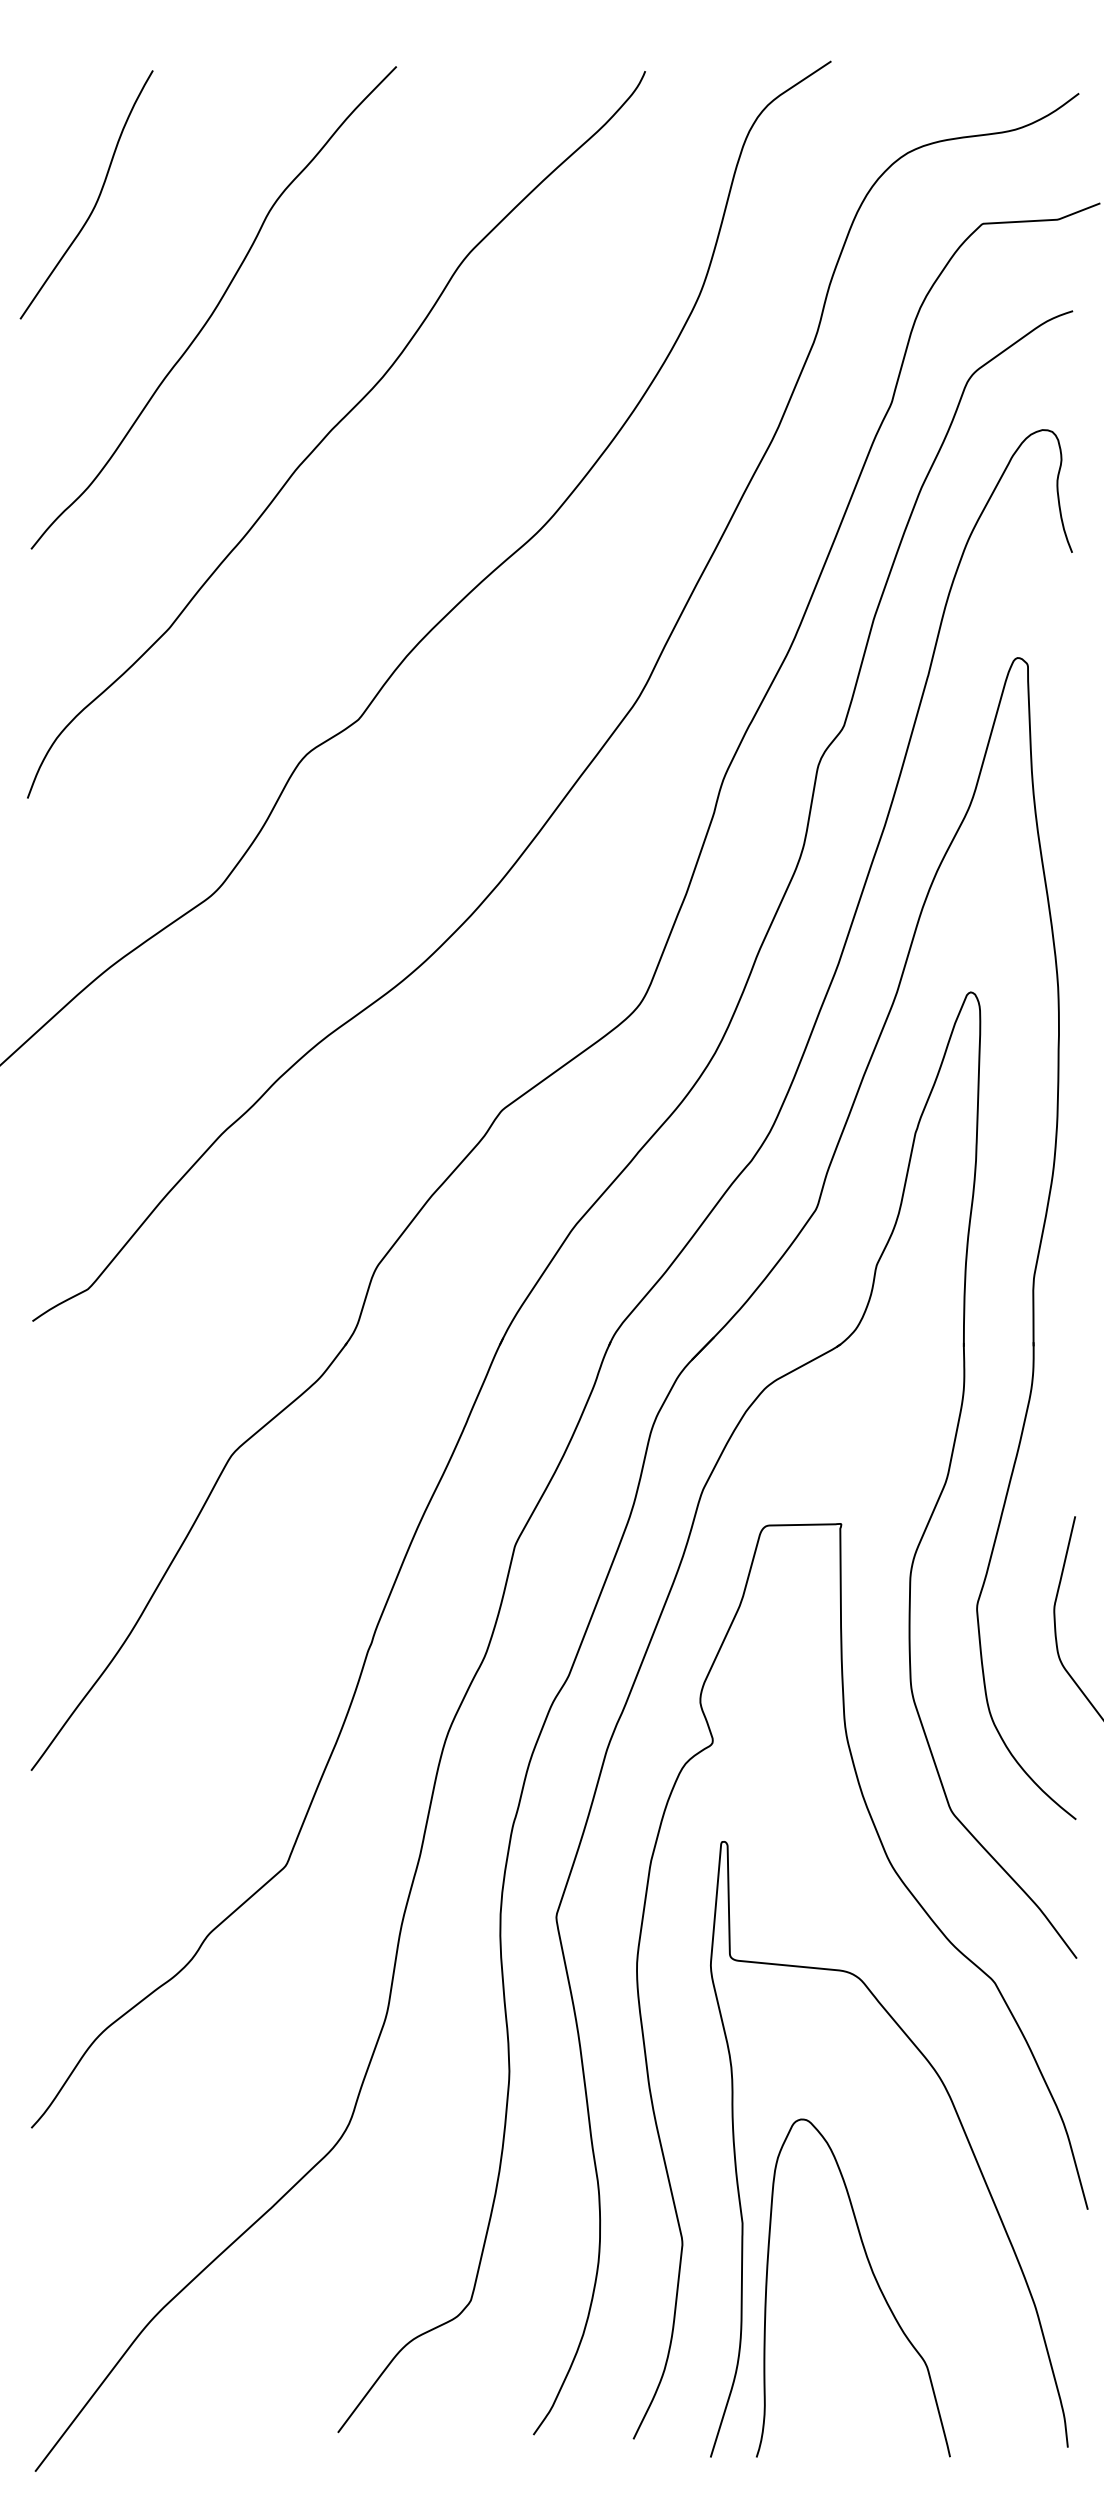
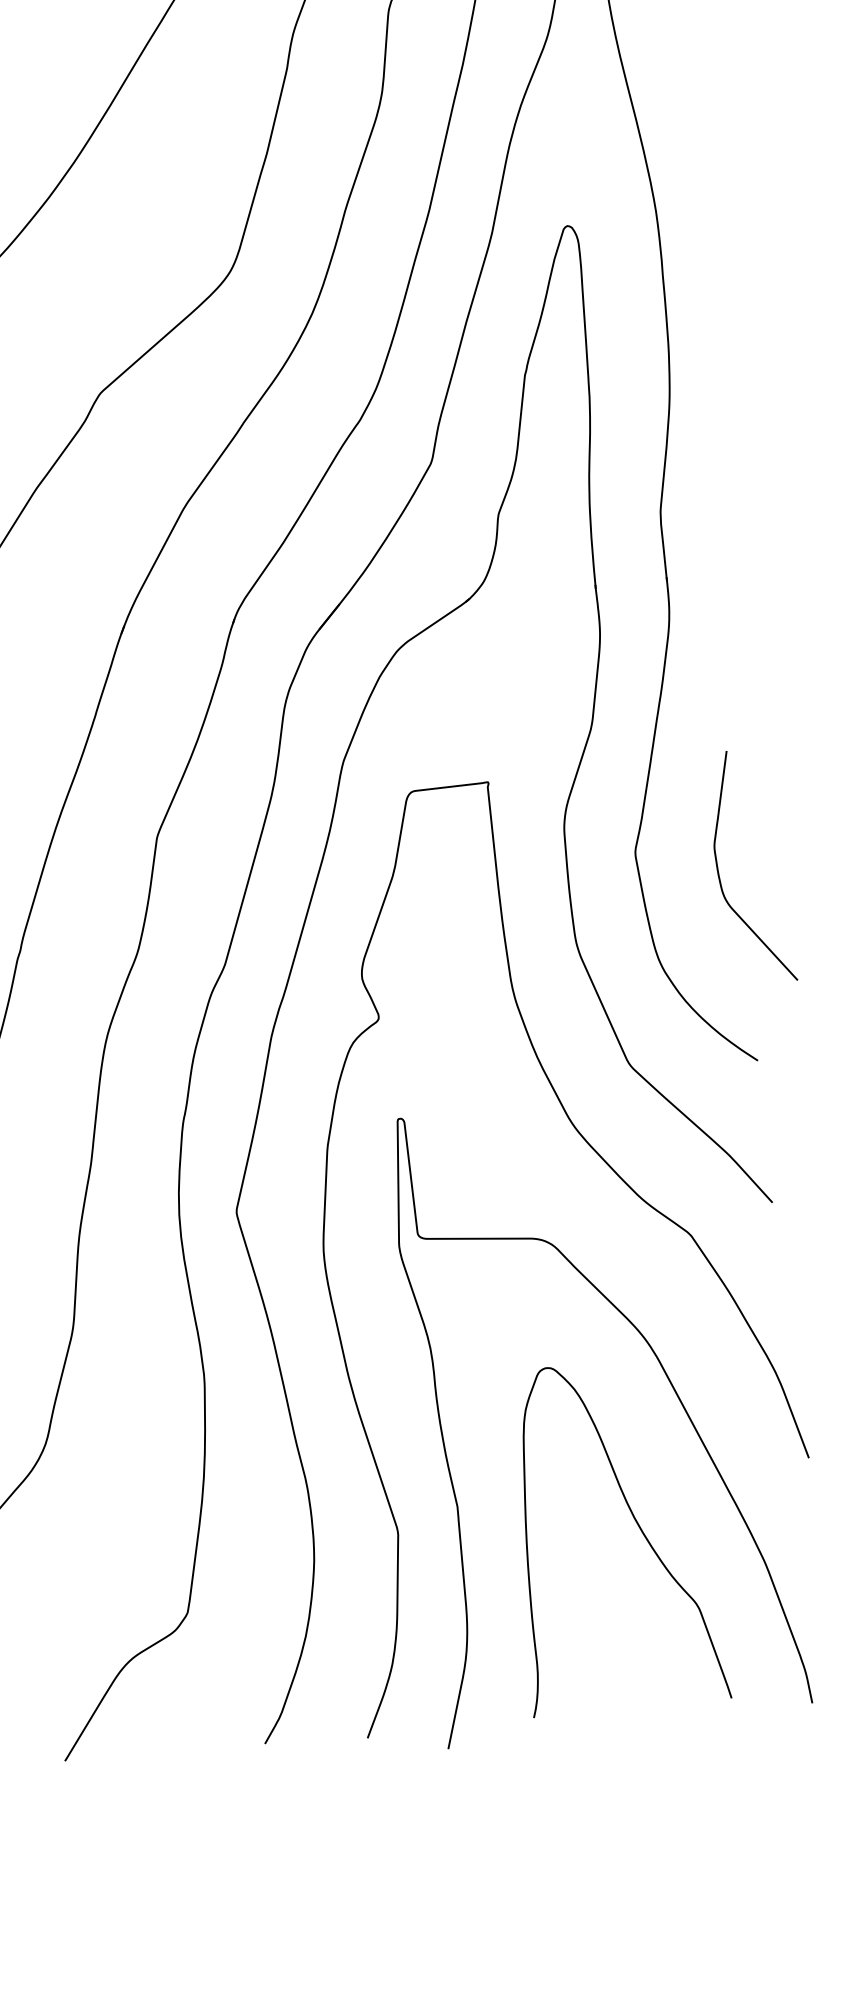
curve: (875, 2281) -> (637, 1526), moved

